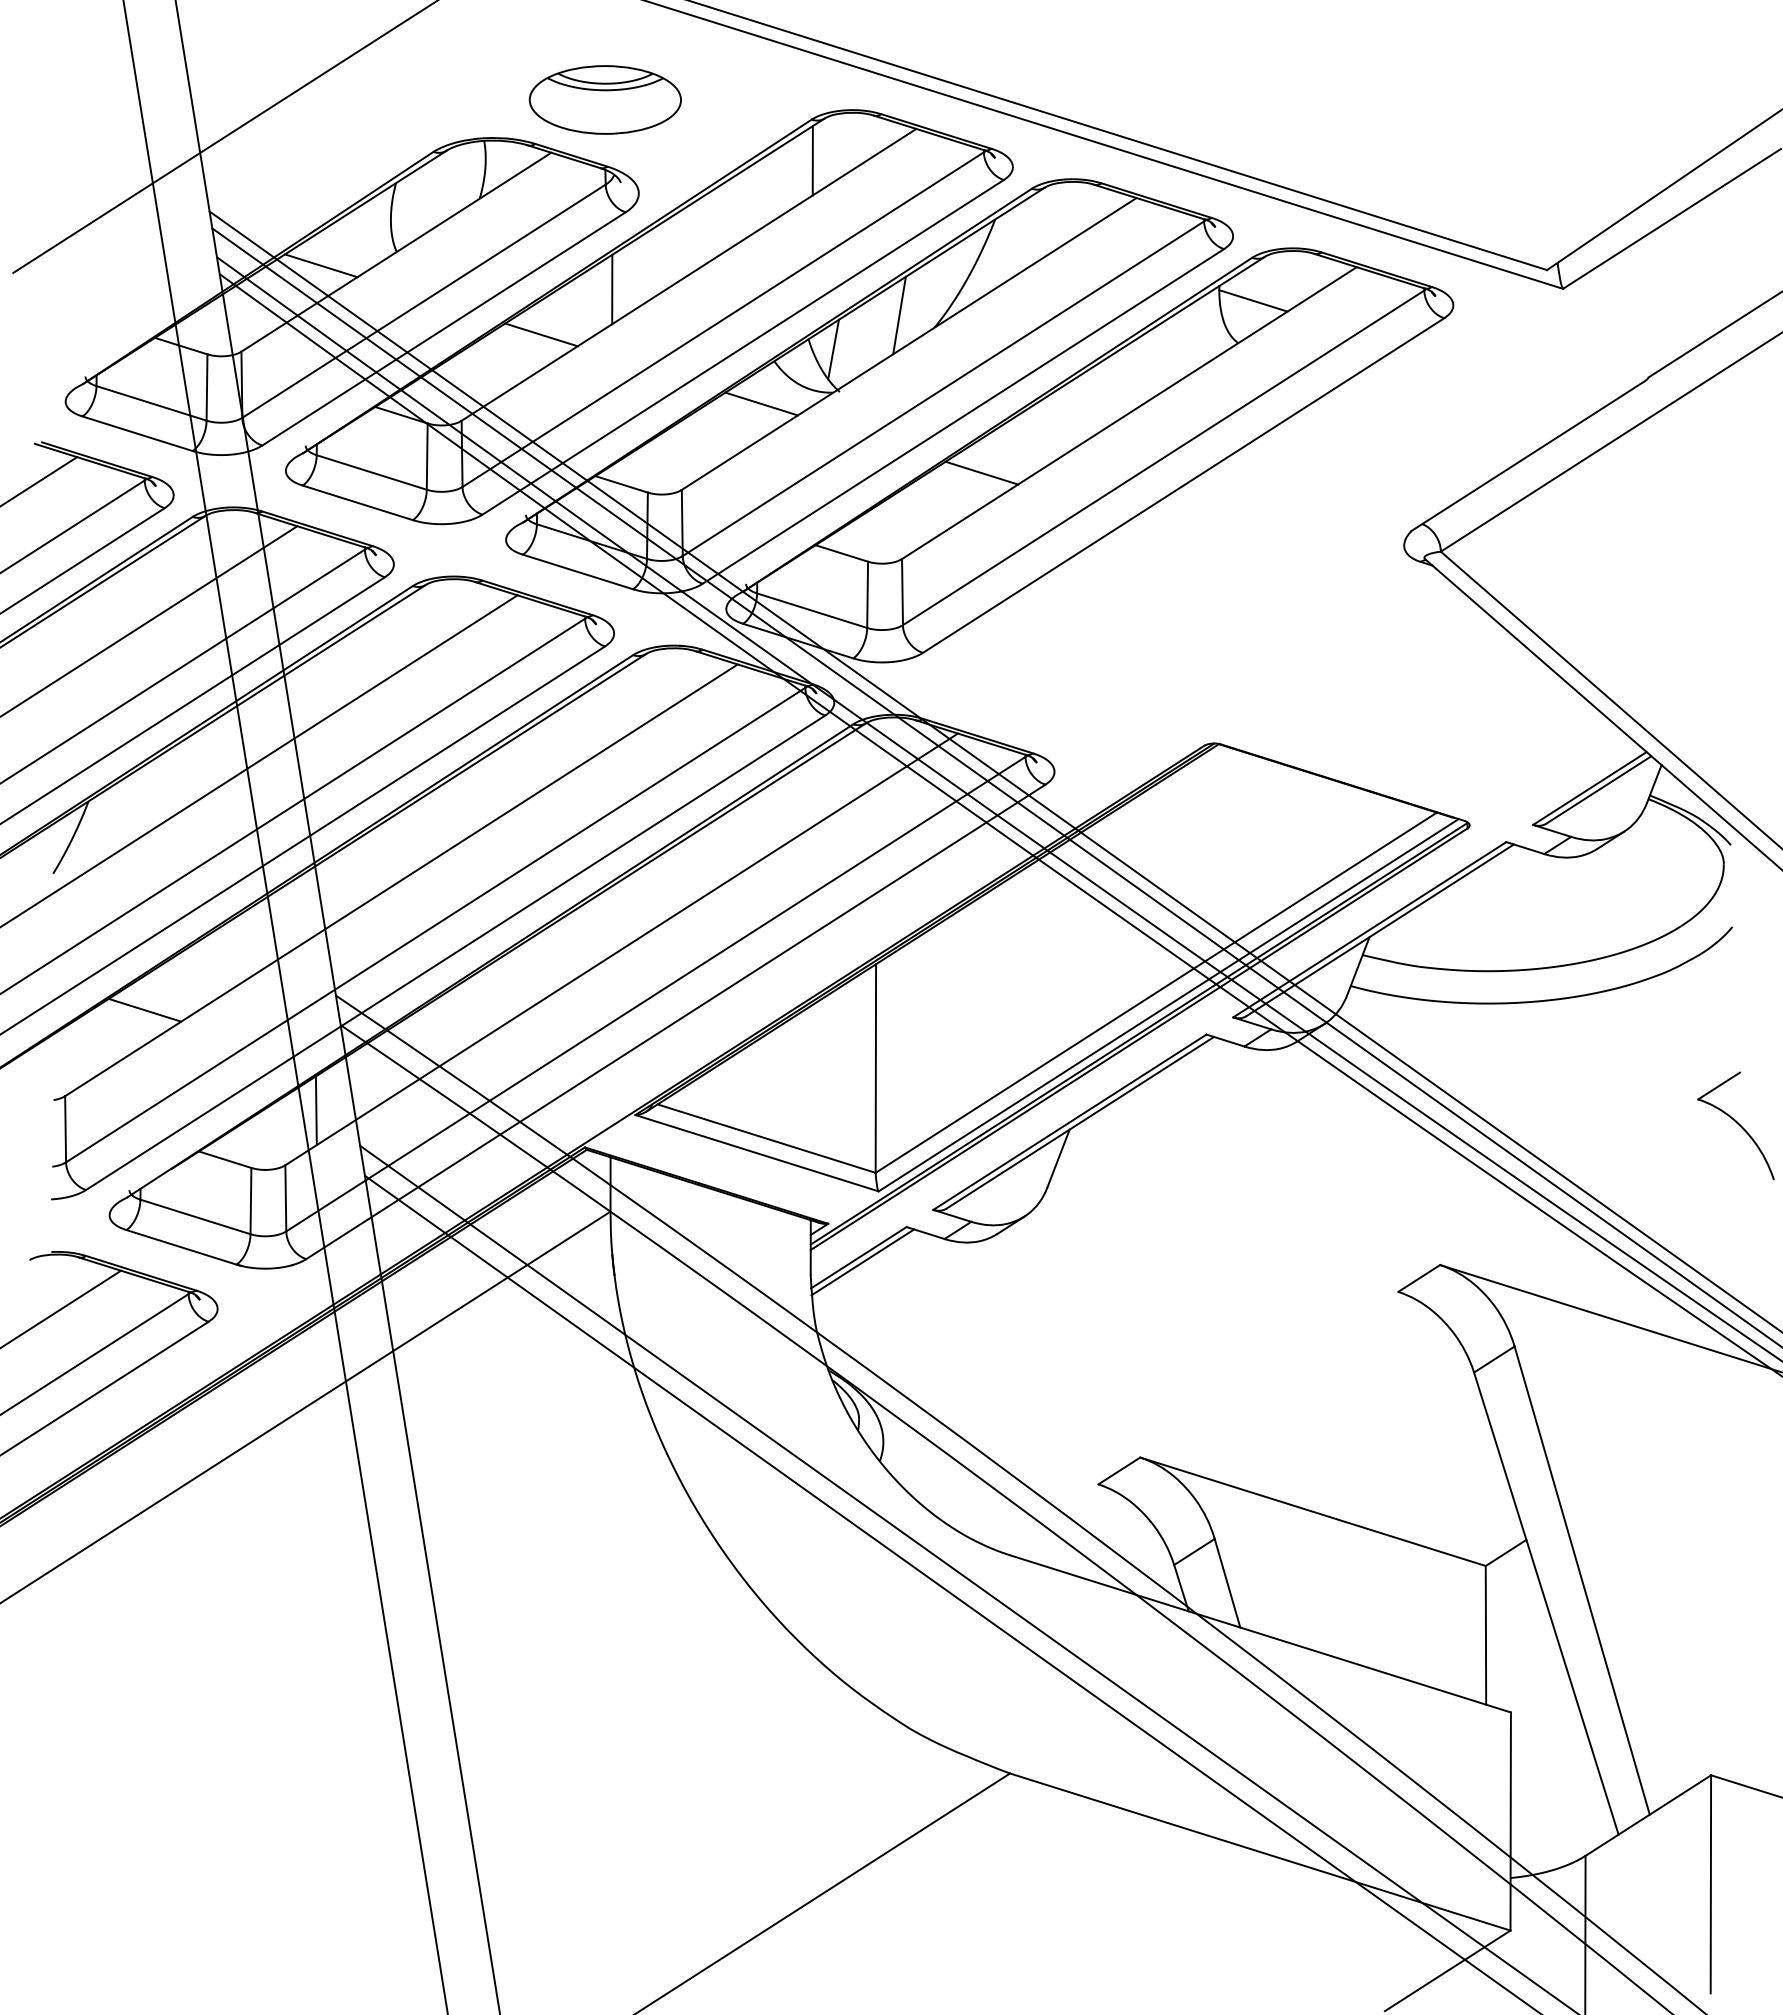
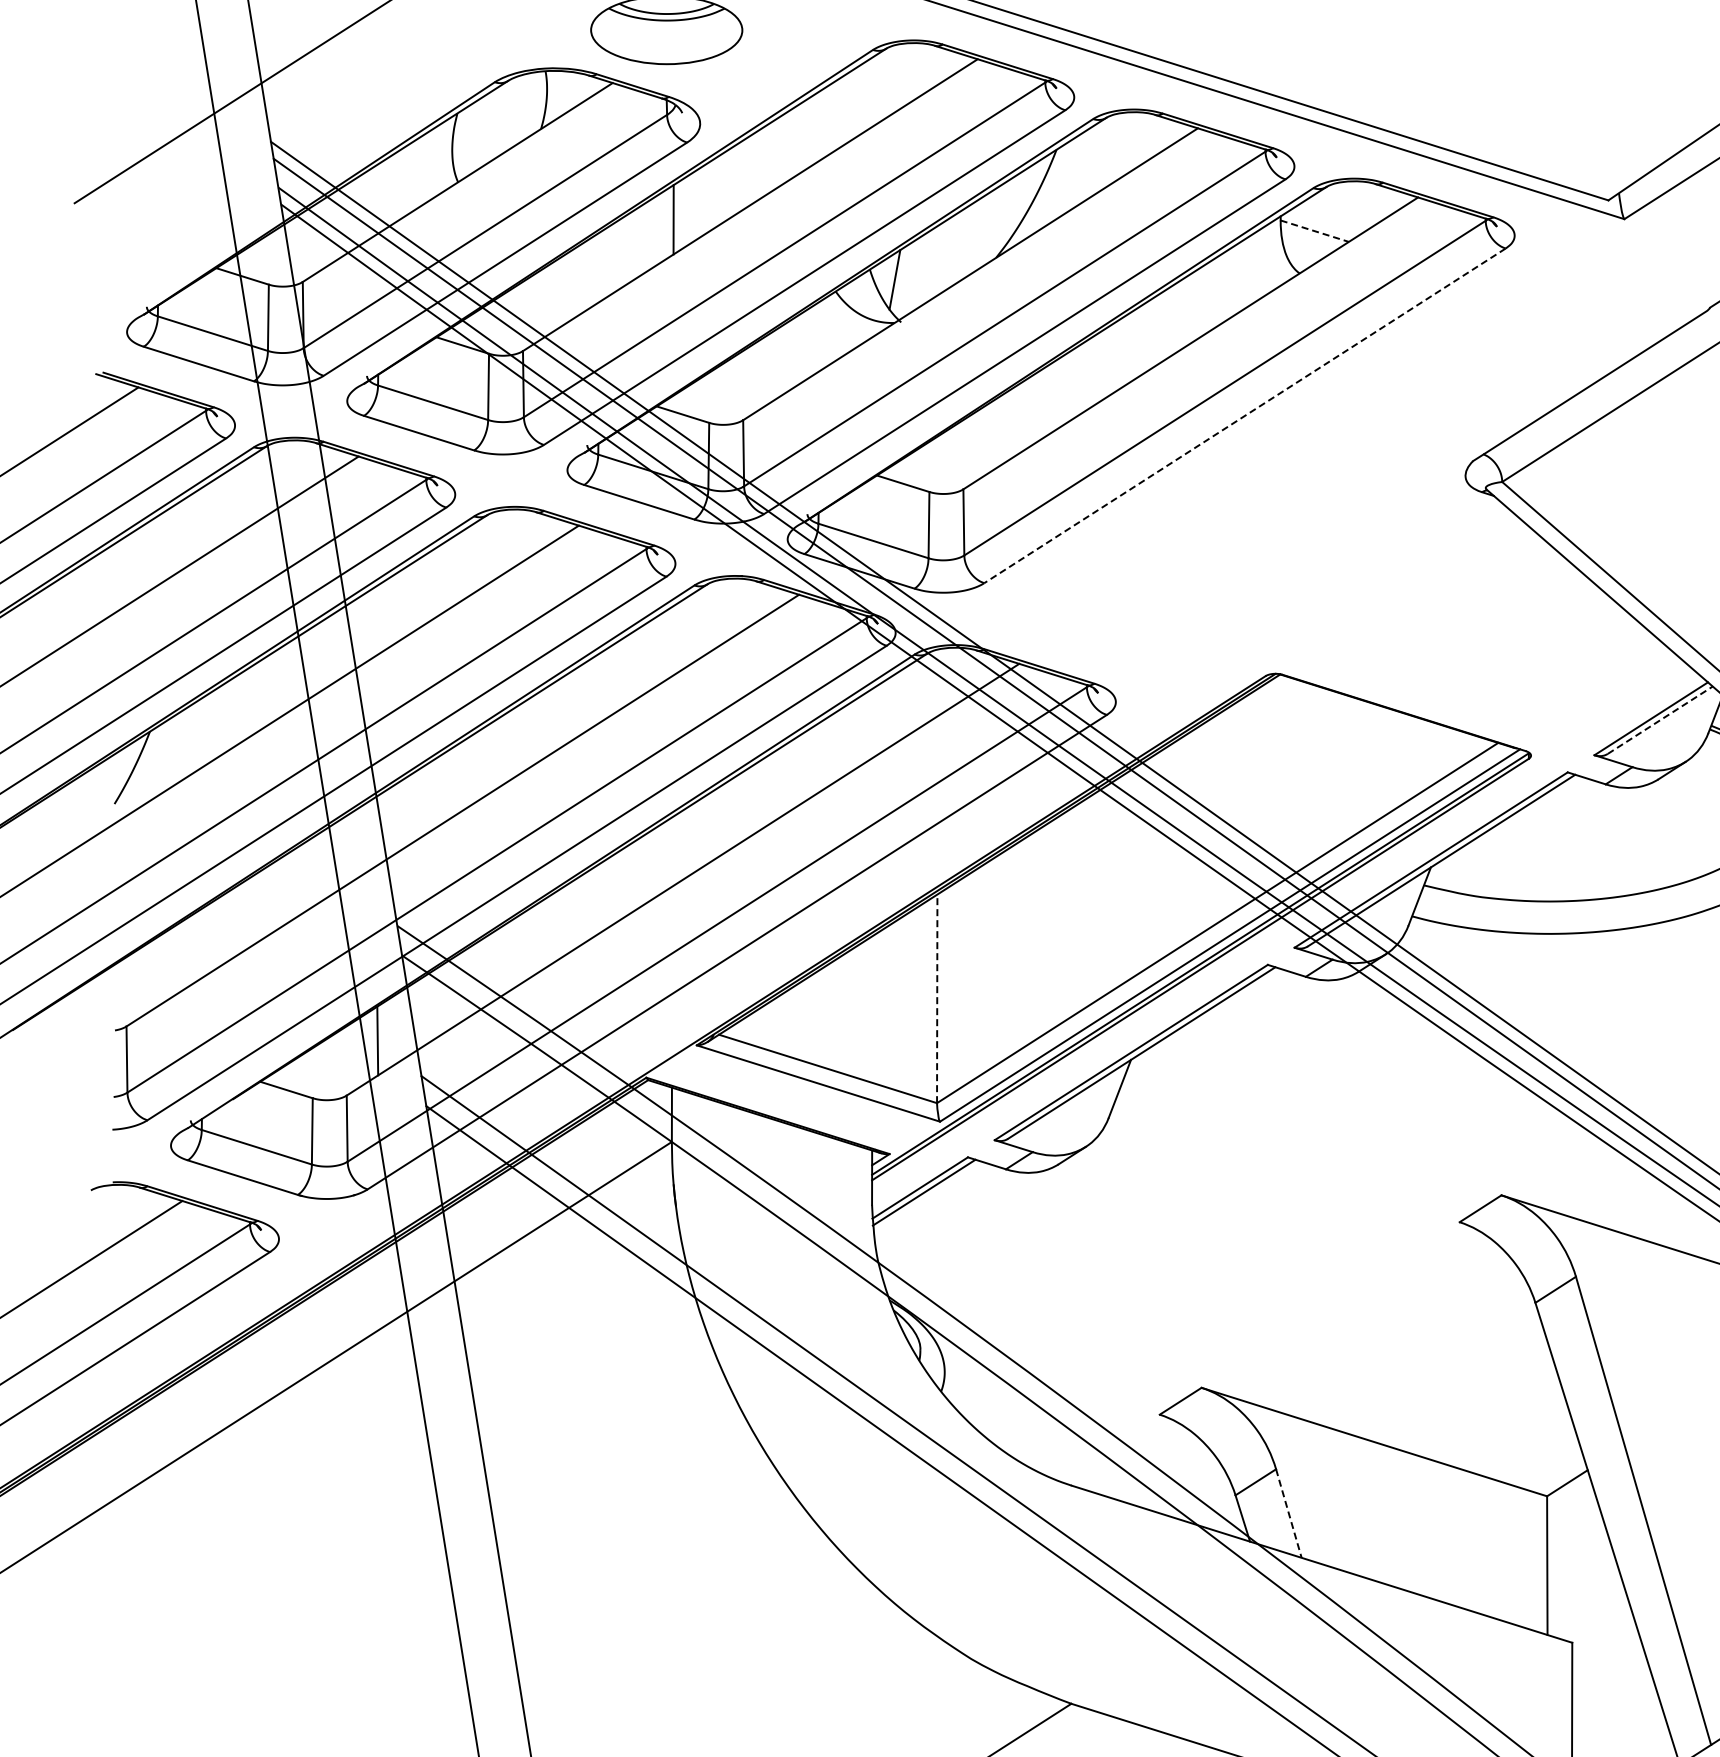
line: (812, 160) -> (873, 90), removed
line: (321, 265) -> (382, 195), removed
line: (1253, 300) -> (1314, 230), solid -> dashed
line: (899, 315) -> (960, 245), removed
line: (541, 334) -> (602, 264), removed
line: (761, 403) -> (822, 333), removed
line: (981, 472) -> (1042, 402), removed
line: (1183, 485) -> (1244, 415), solid -> dashed
line: (1599, 789) -> (1660, 719), solid -> dashed
line: (144, 1009) -> (205, 939), removed
line: (875, 1068) -> (936, 998), solid -> dashed
line: (1227, 1583) -> (1288, 1513), solid -> dashed

